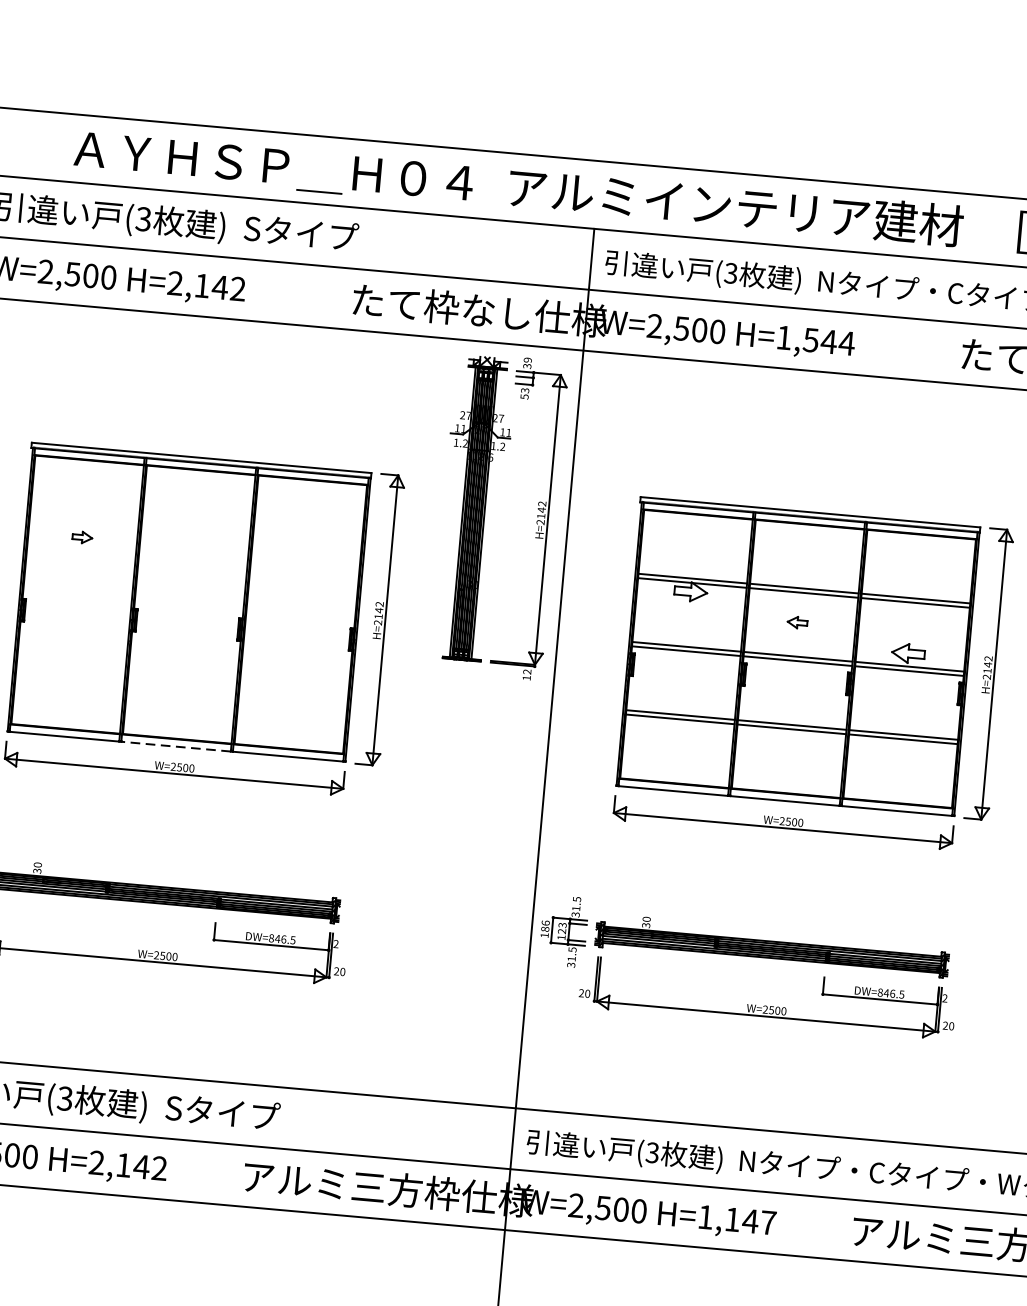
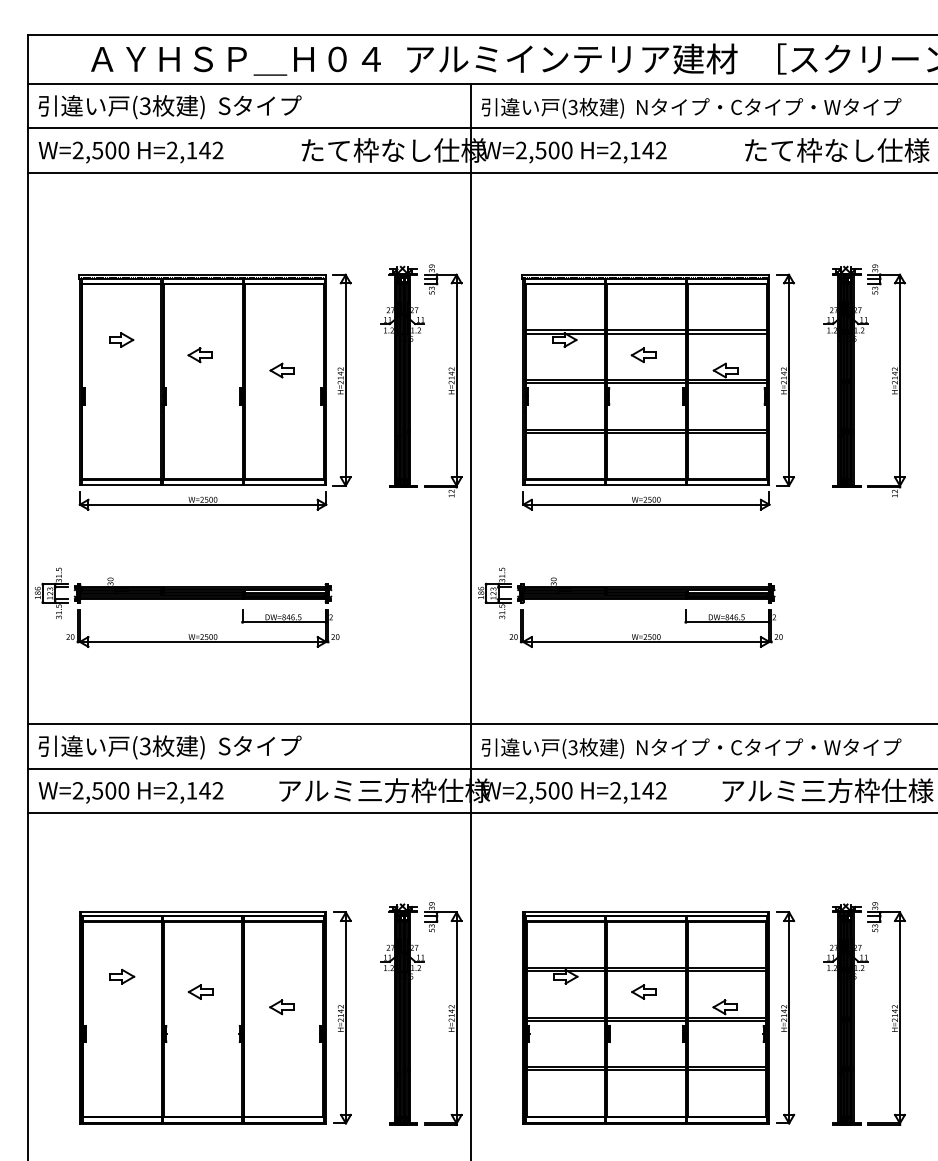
text: (815, 340) -> (638, 150), H=1,544 -> H=2,142
part: (484, 514) -> (410, 380), moved
part: (82, 536) -> (121, 339), size x1.67
part: (187, 568) -> (199, 355), added
part: (298, 598) -> (281, 370), added
part: (797, 622) -> (643, 355), size x1.67
line: (175, 747) -> (202, 485), dashed -> solid
text: (737, 1219) -> (638, 790), H=1,147 -> H=2,142

